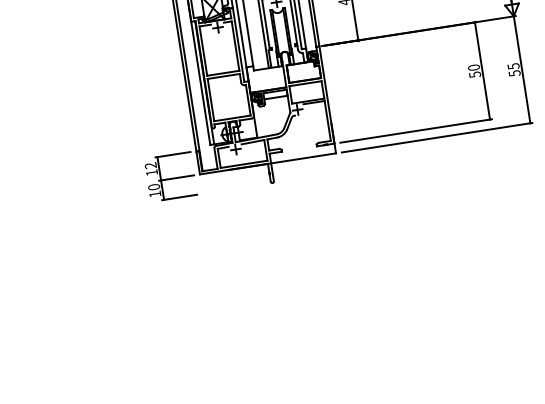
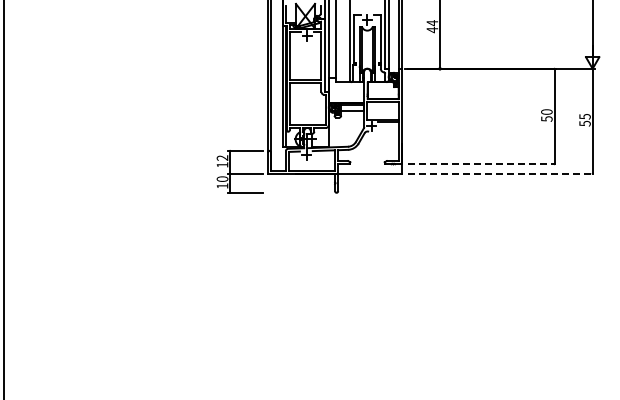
line: (416, 131) -> (482, 164), solid -> dashed
line: (437, 137) -> (501, 173), solid -> dashed

